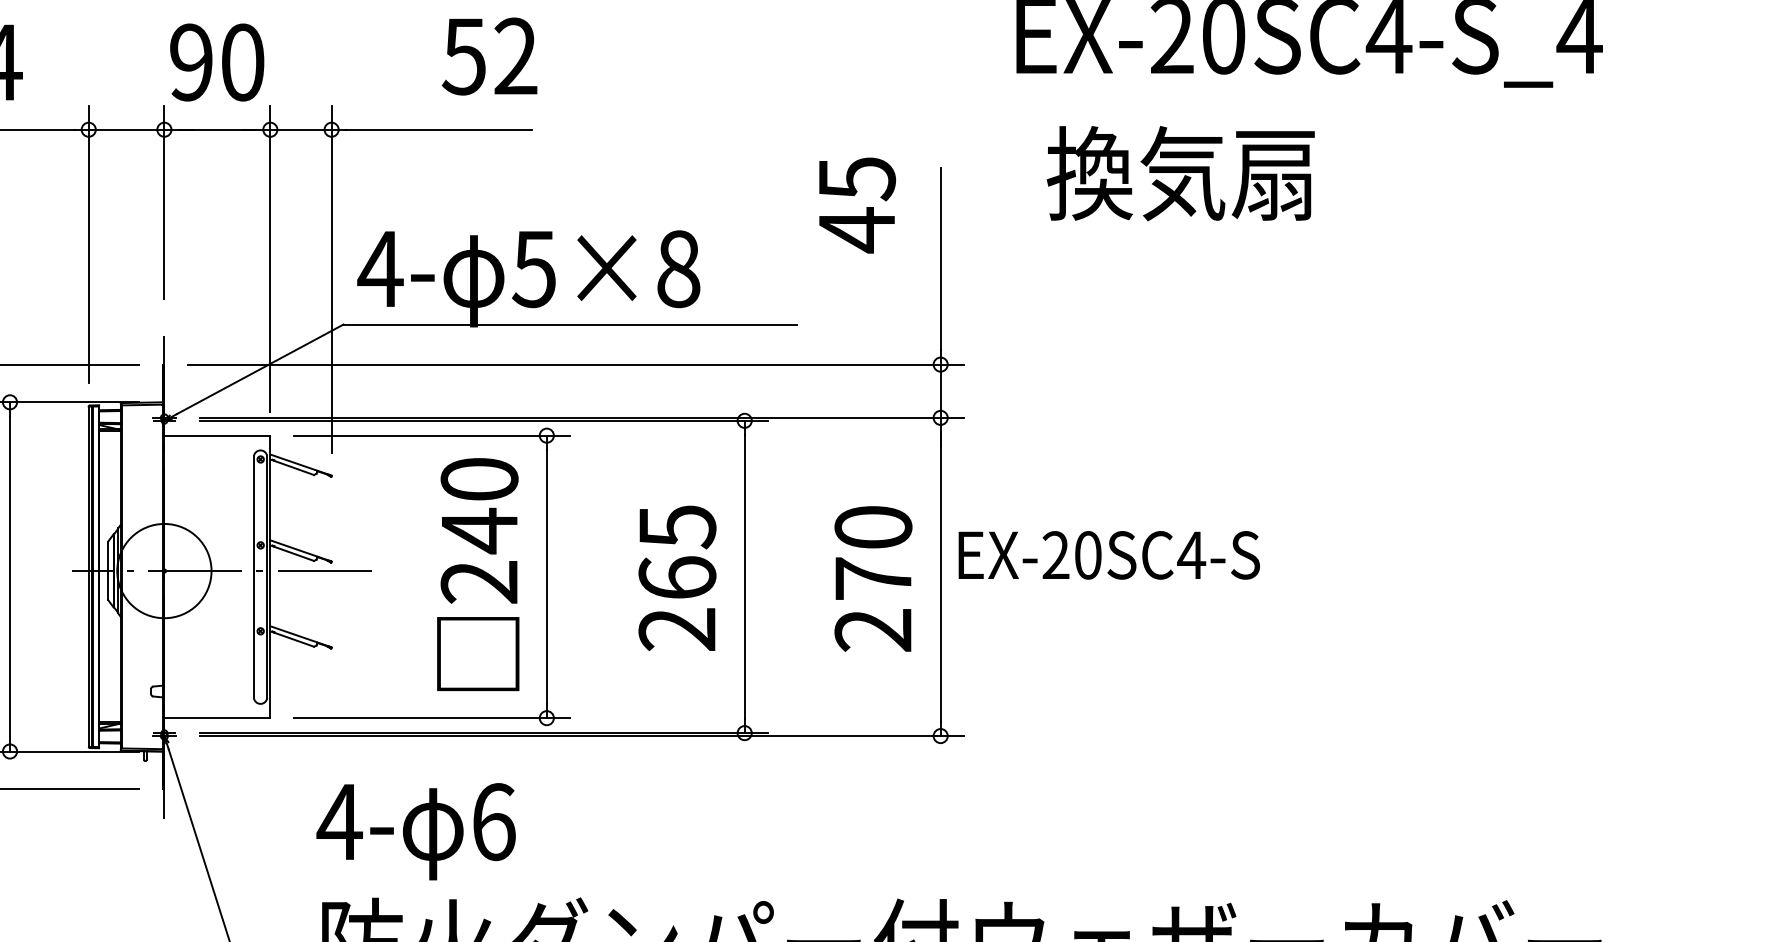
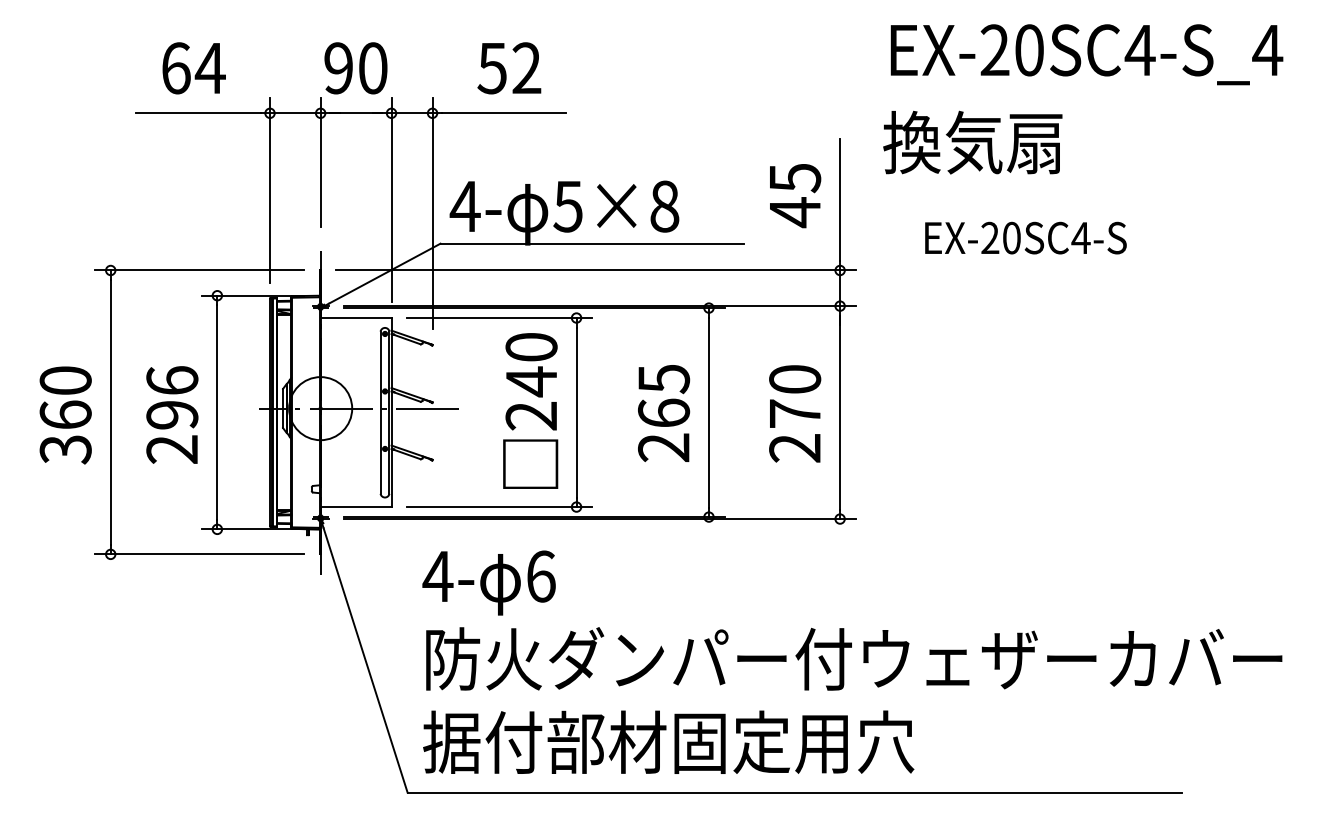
text: (489, 56) -> (509, 68), moved
text: (1180, 173) -> (972, 142), moved
text: (857, 206) -> (795, 196), moved
text: (1108, 554) -> (1025, 237), moved

